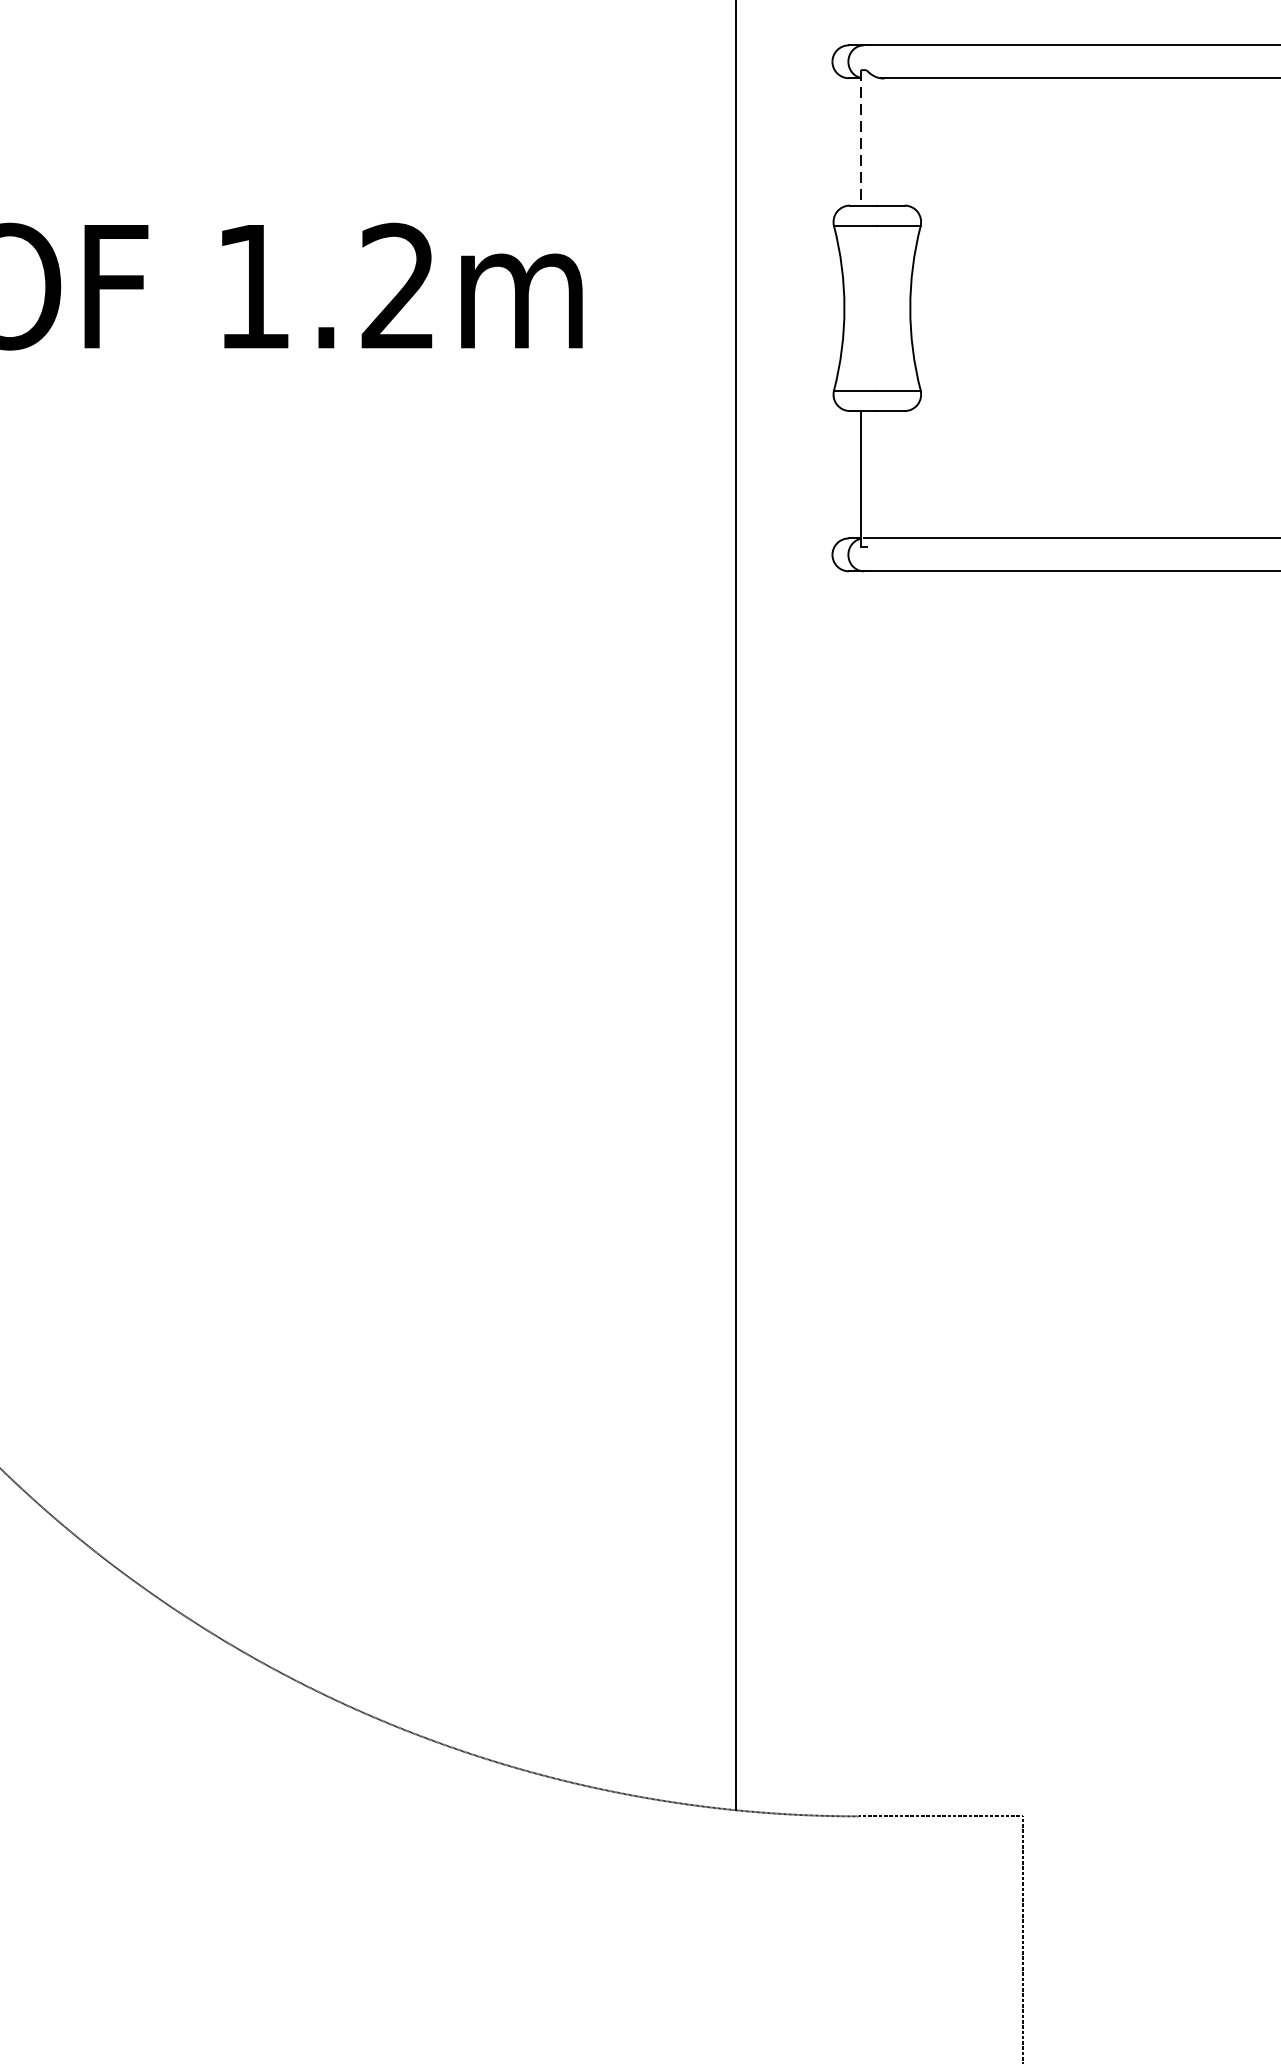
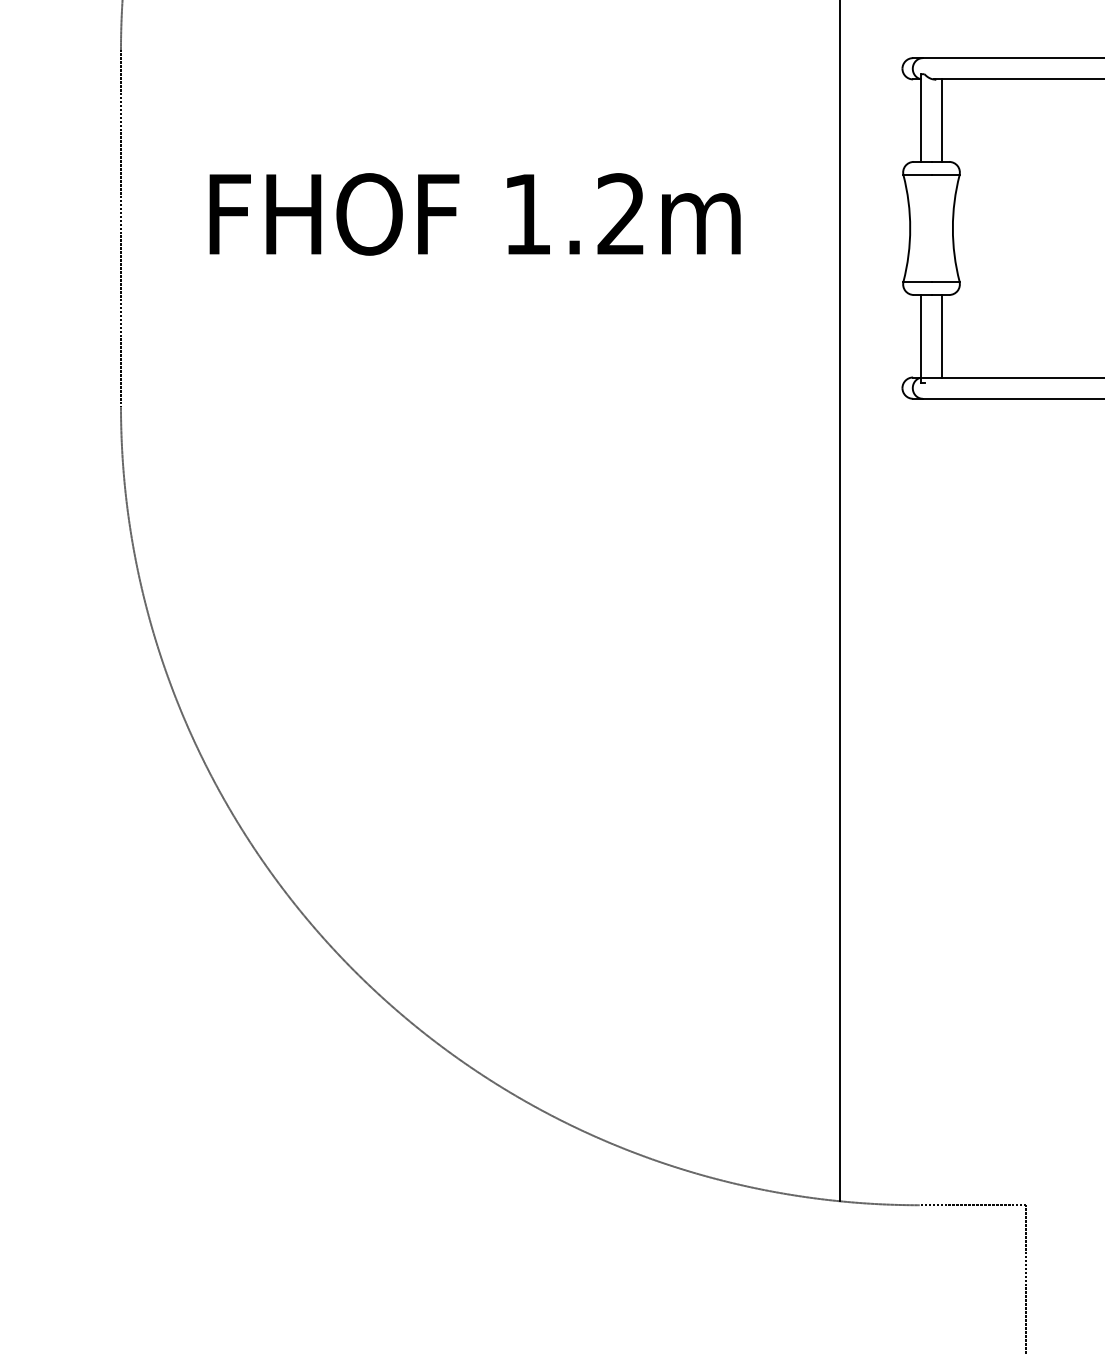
line: (860, 138) -> (920, 118), dashed -> solid
line: (894, 141) -> (942, 120), added
line: (894, 475) -> (942, 336), added

